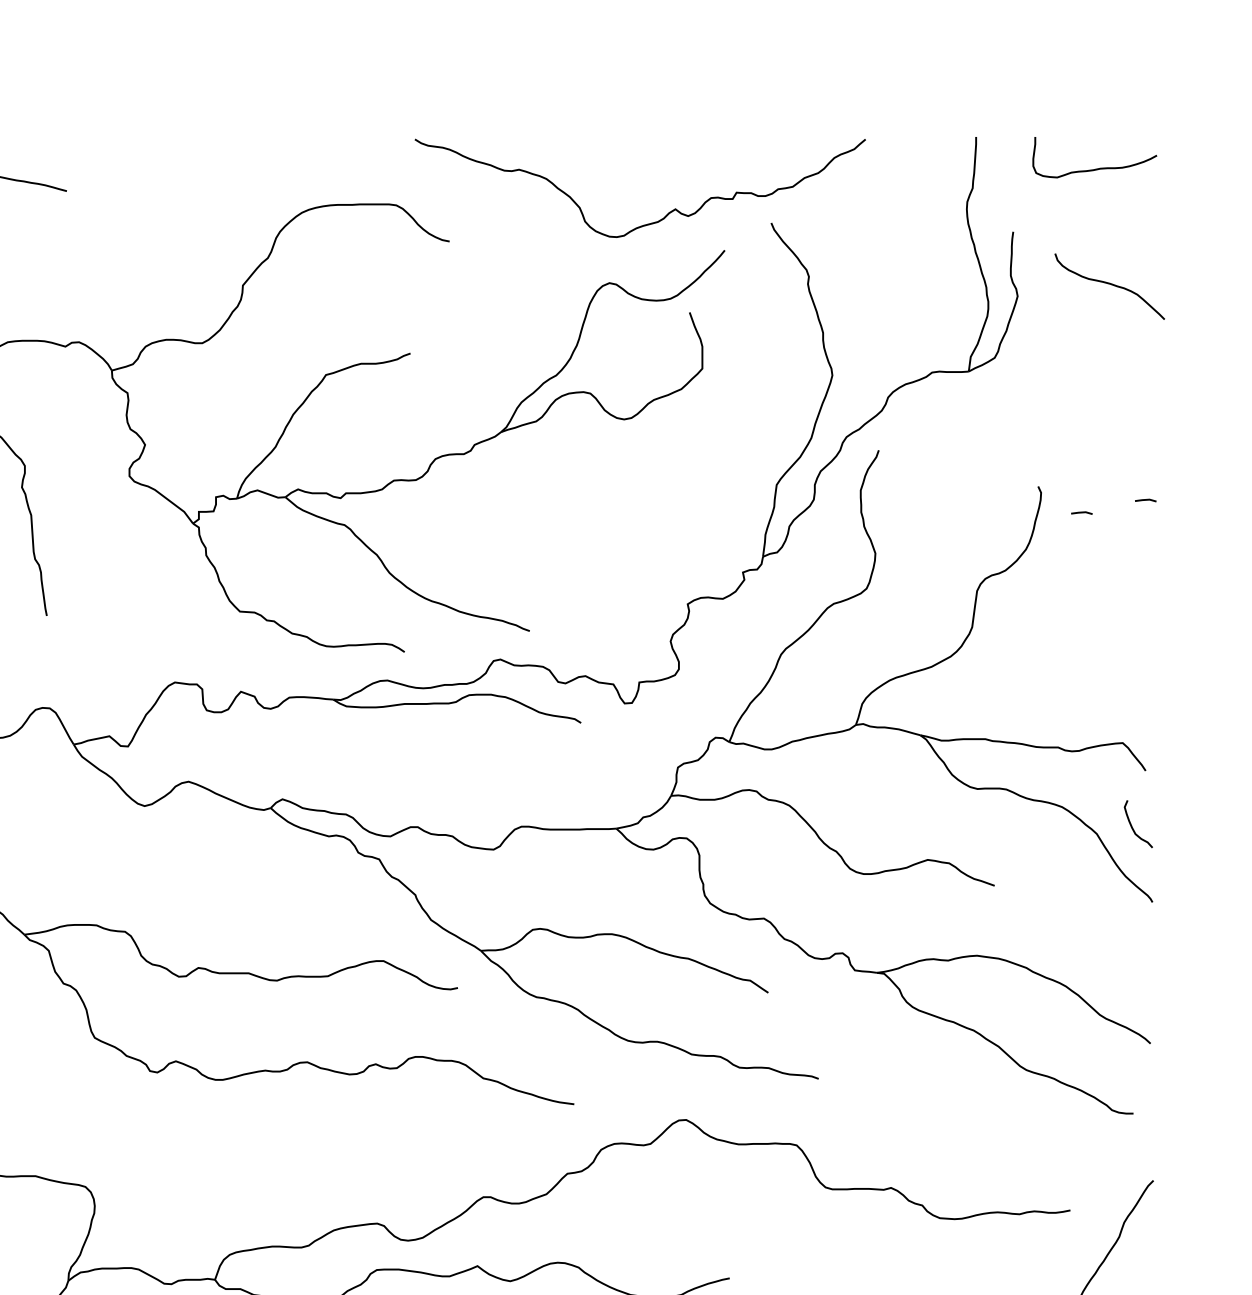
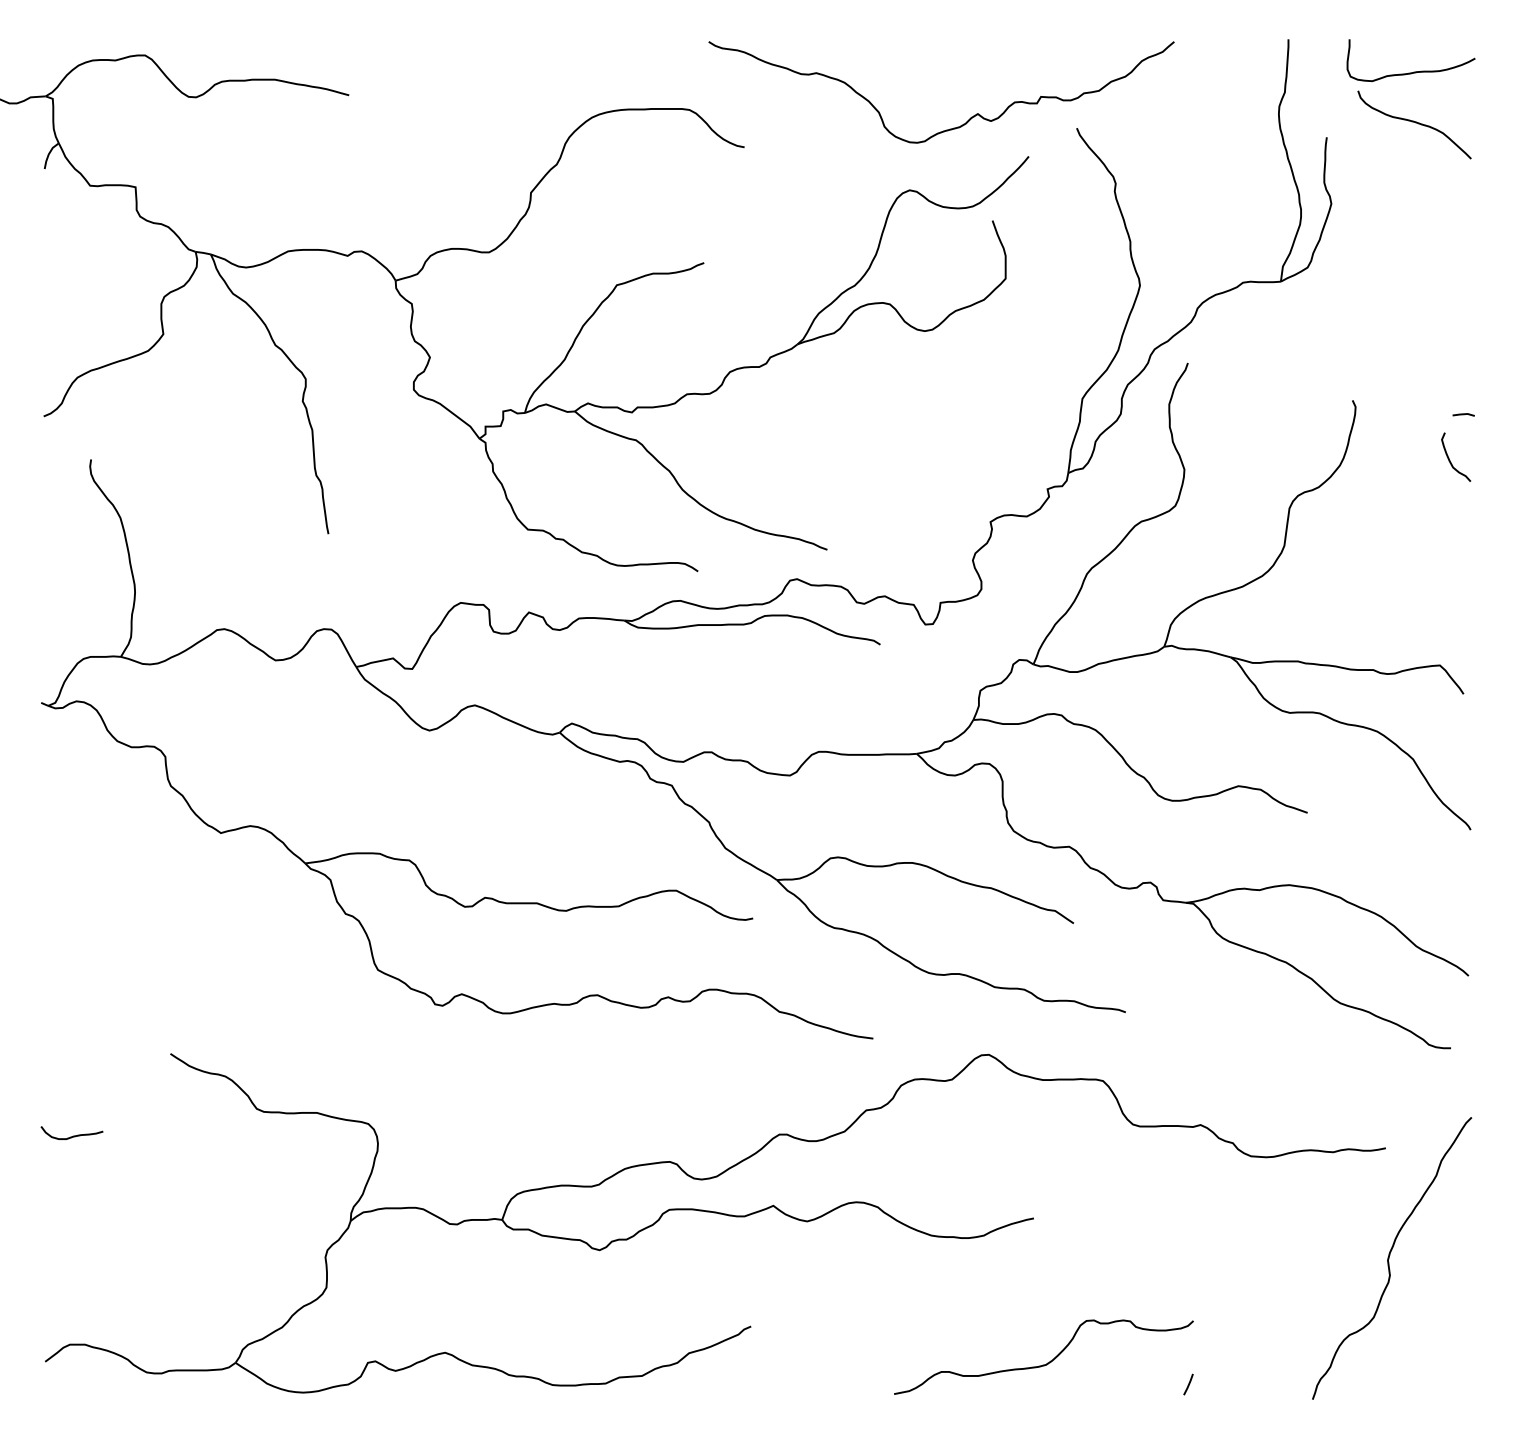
curve: (1110, 285) -> (1415, 123), moved
line: (1081, 512) -> (1397, 427), removed
curve: (1132, 824) -> (1449, 457), moved

